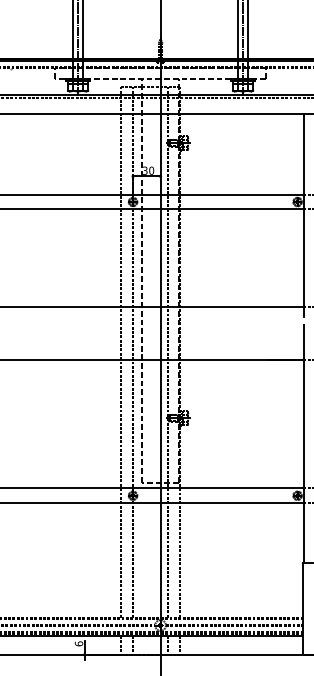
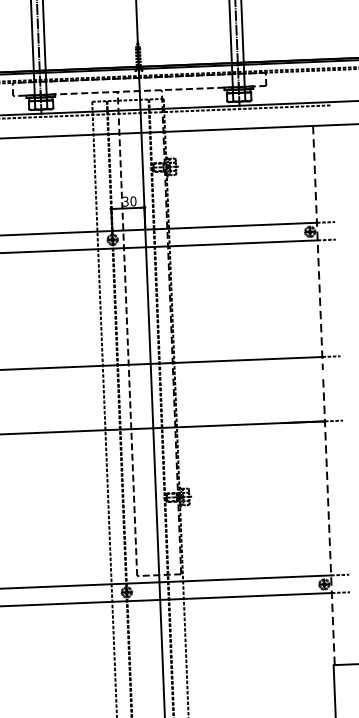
line: (303, 215) -> (317, 247), solid -> dashed
line: (303, 444) -> (328, 522), solid -> dashed

